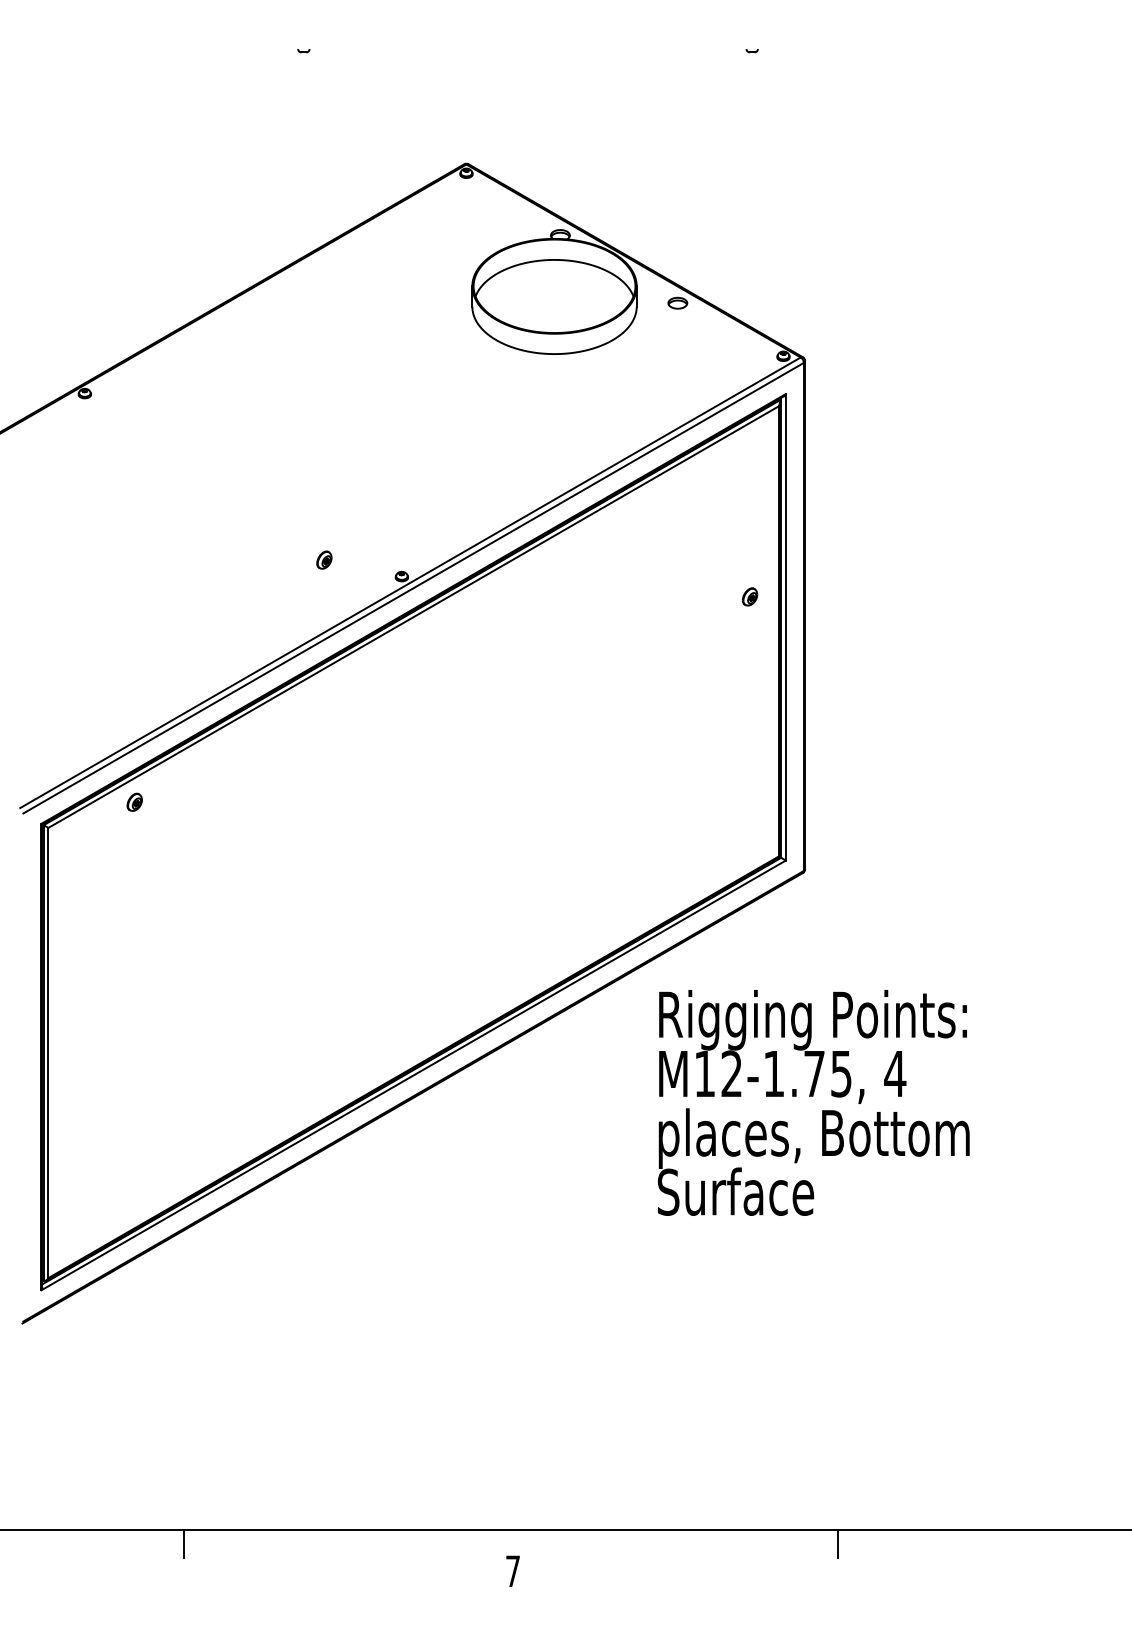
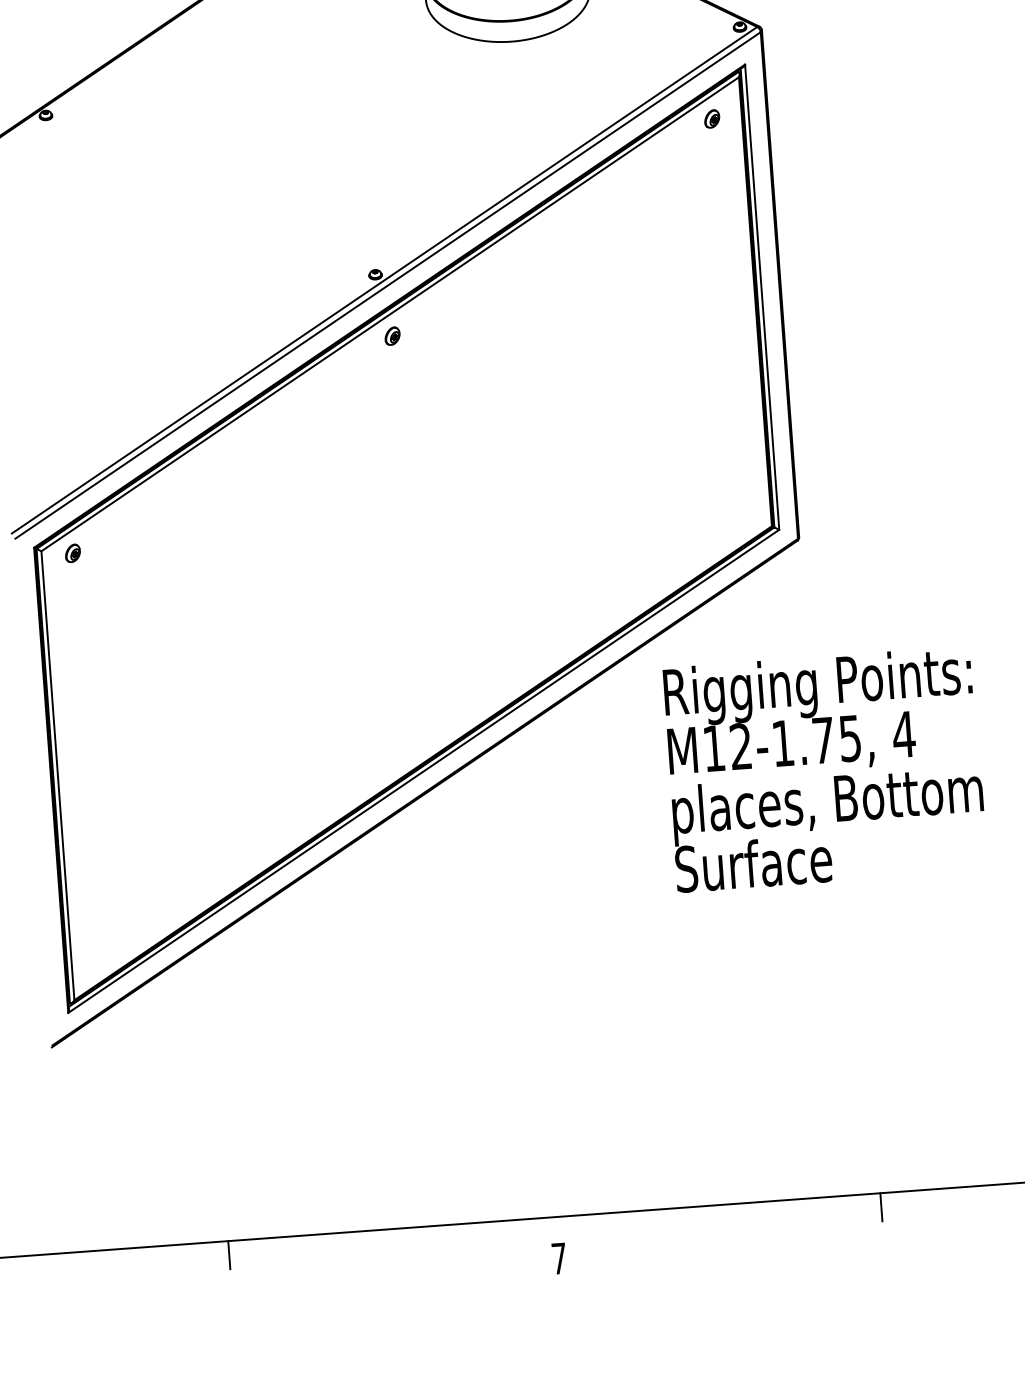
part: (324, 559) -> (392, 335), moved
part: (749, 596) -> (711, 118), moved
part: (134, 801) -> (72, 552), moved

